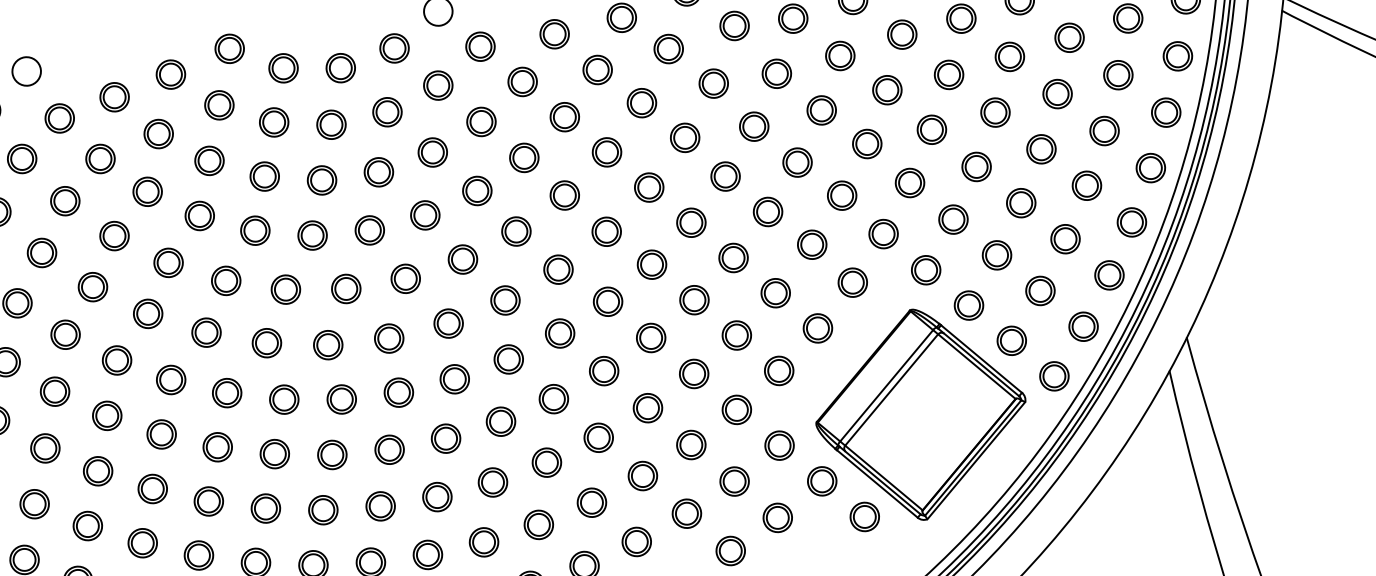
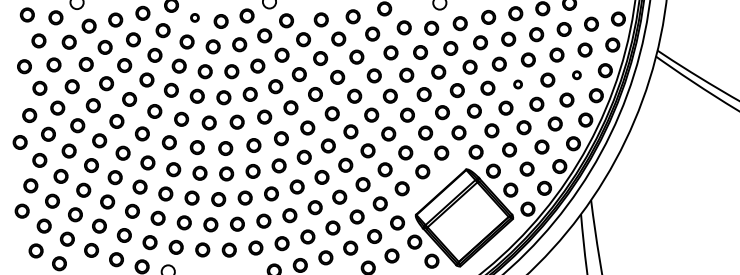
circle: (282, 67) -> (194, 17), size x0.6
circle: (1117, 73) -> (576, 74), size x0.6
circle: (994, 112) -> (517, 84), size x0.6

